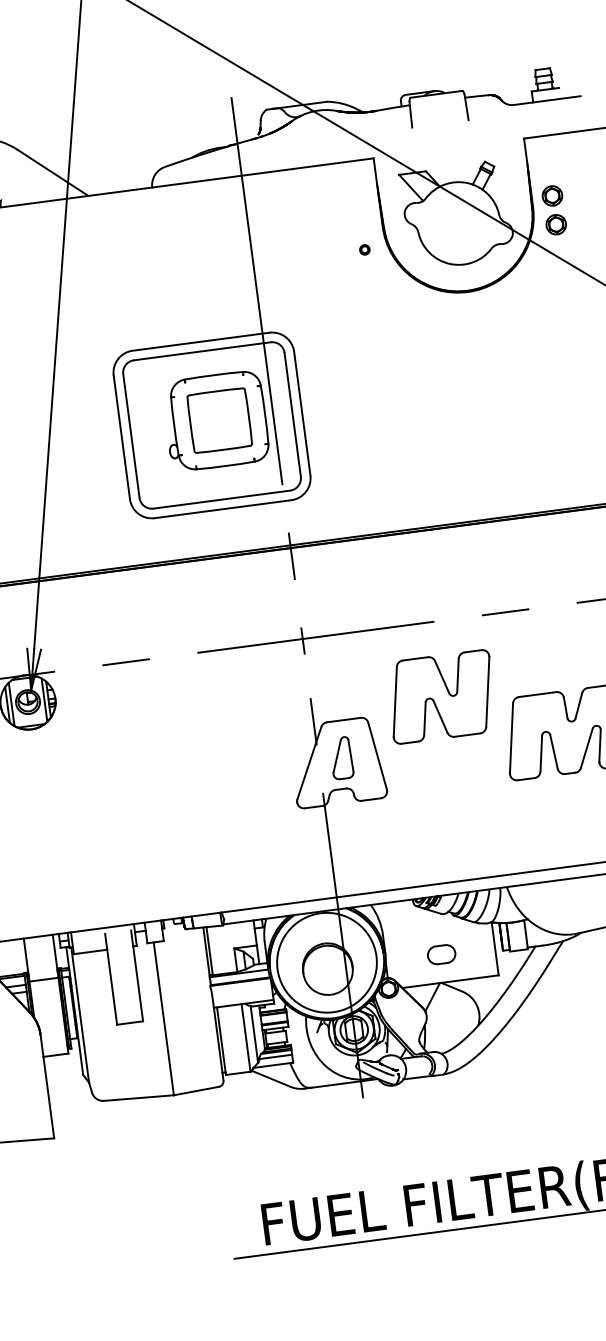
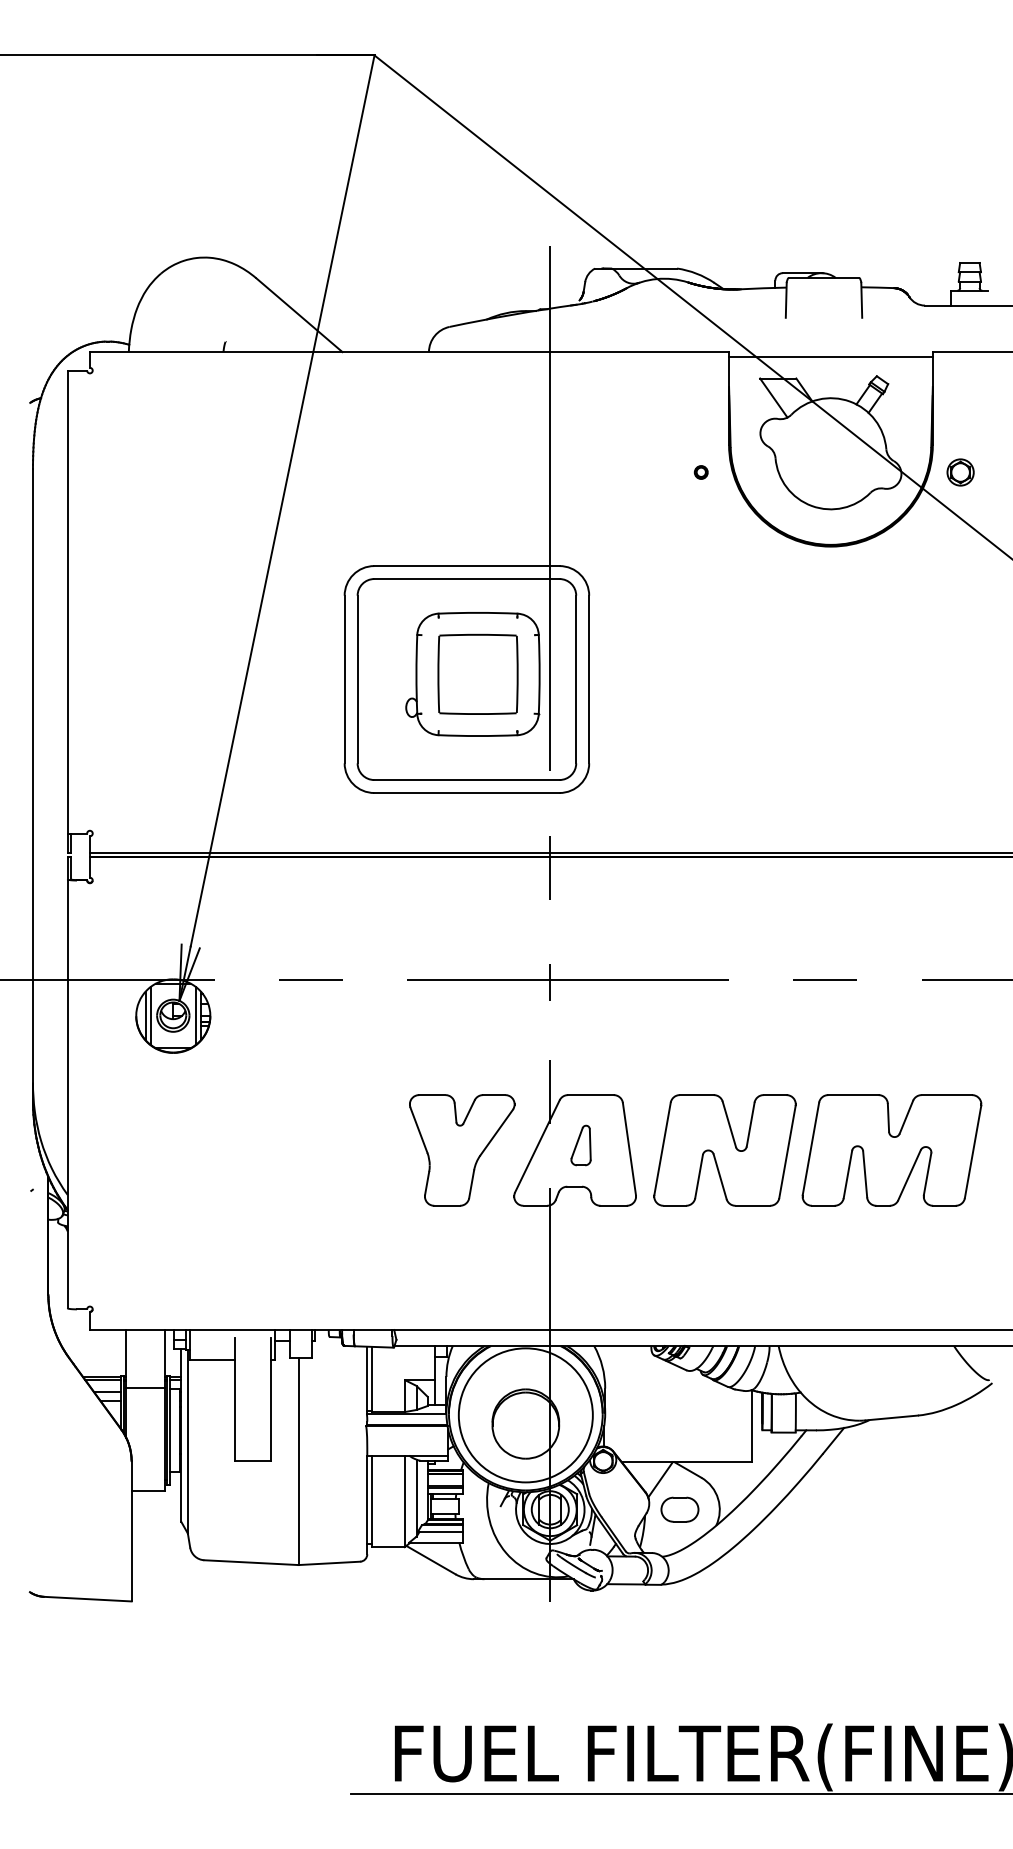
line: (449, 152) -> (830, 357), added
part: (552, 195) -> (960, 433), removed
part: (441, 697) -> (724, 1150), moved
part: (341, 758) -> (580, 1145), size x0.71
part: (254, 773) -> (462, 1150), added
part: (441, 954) -> (679, 1509), moved

